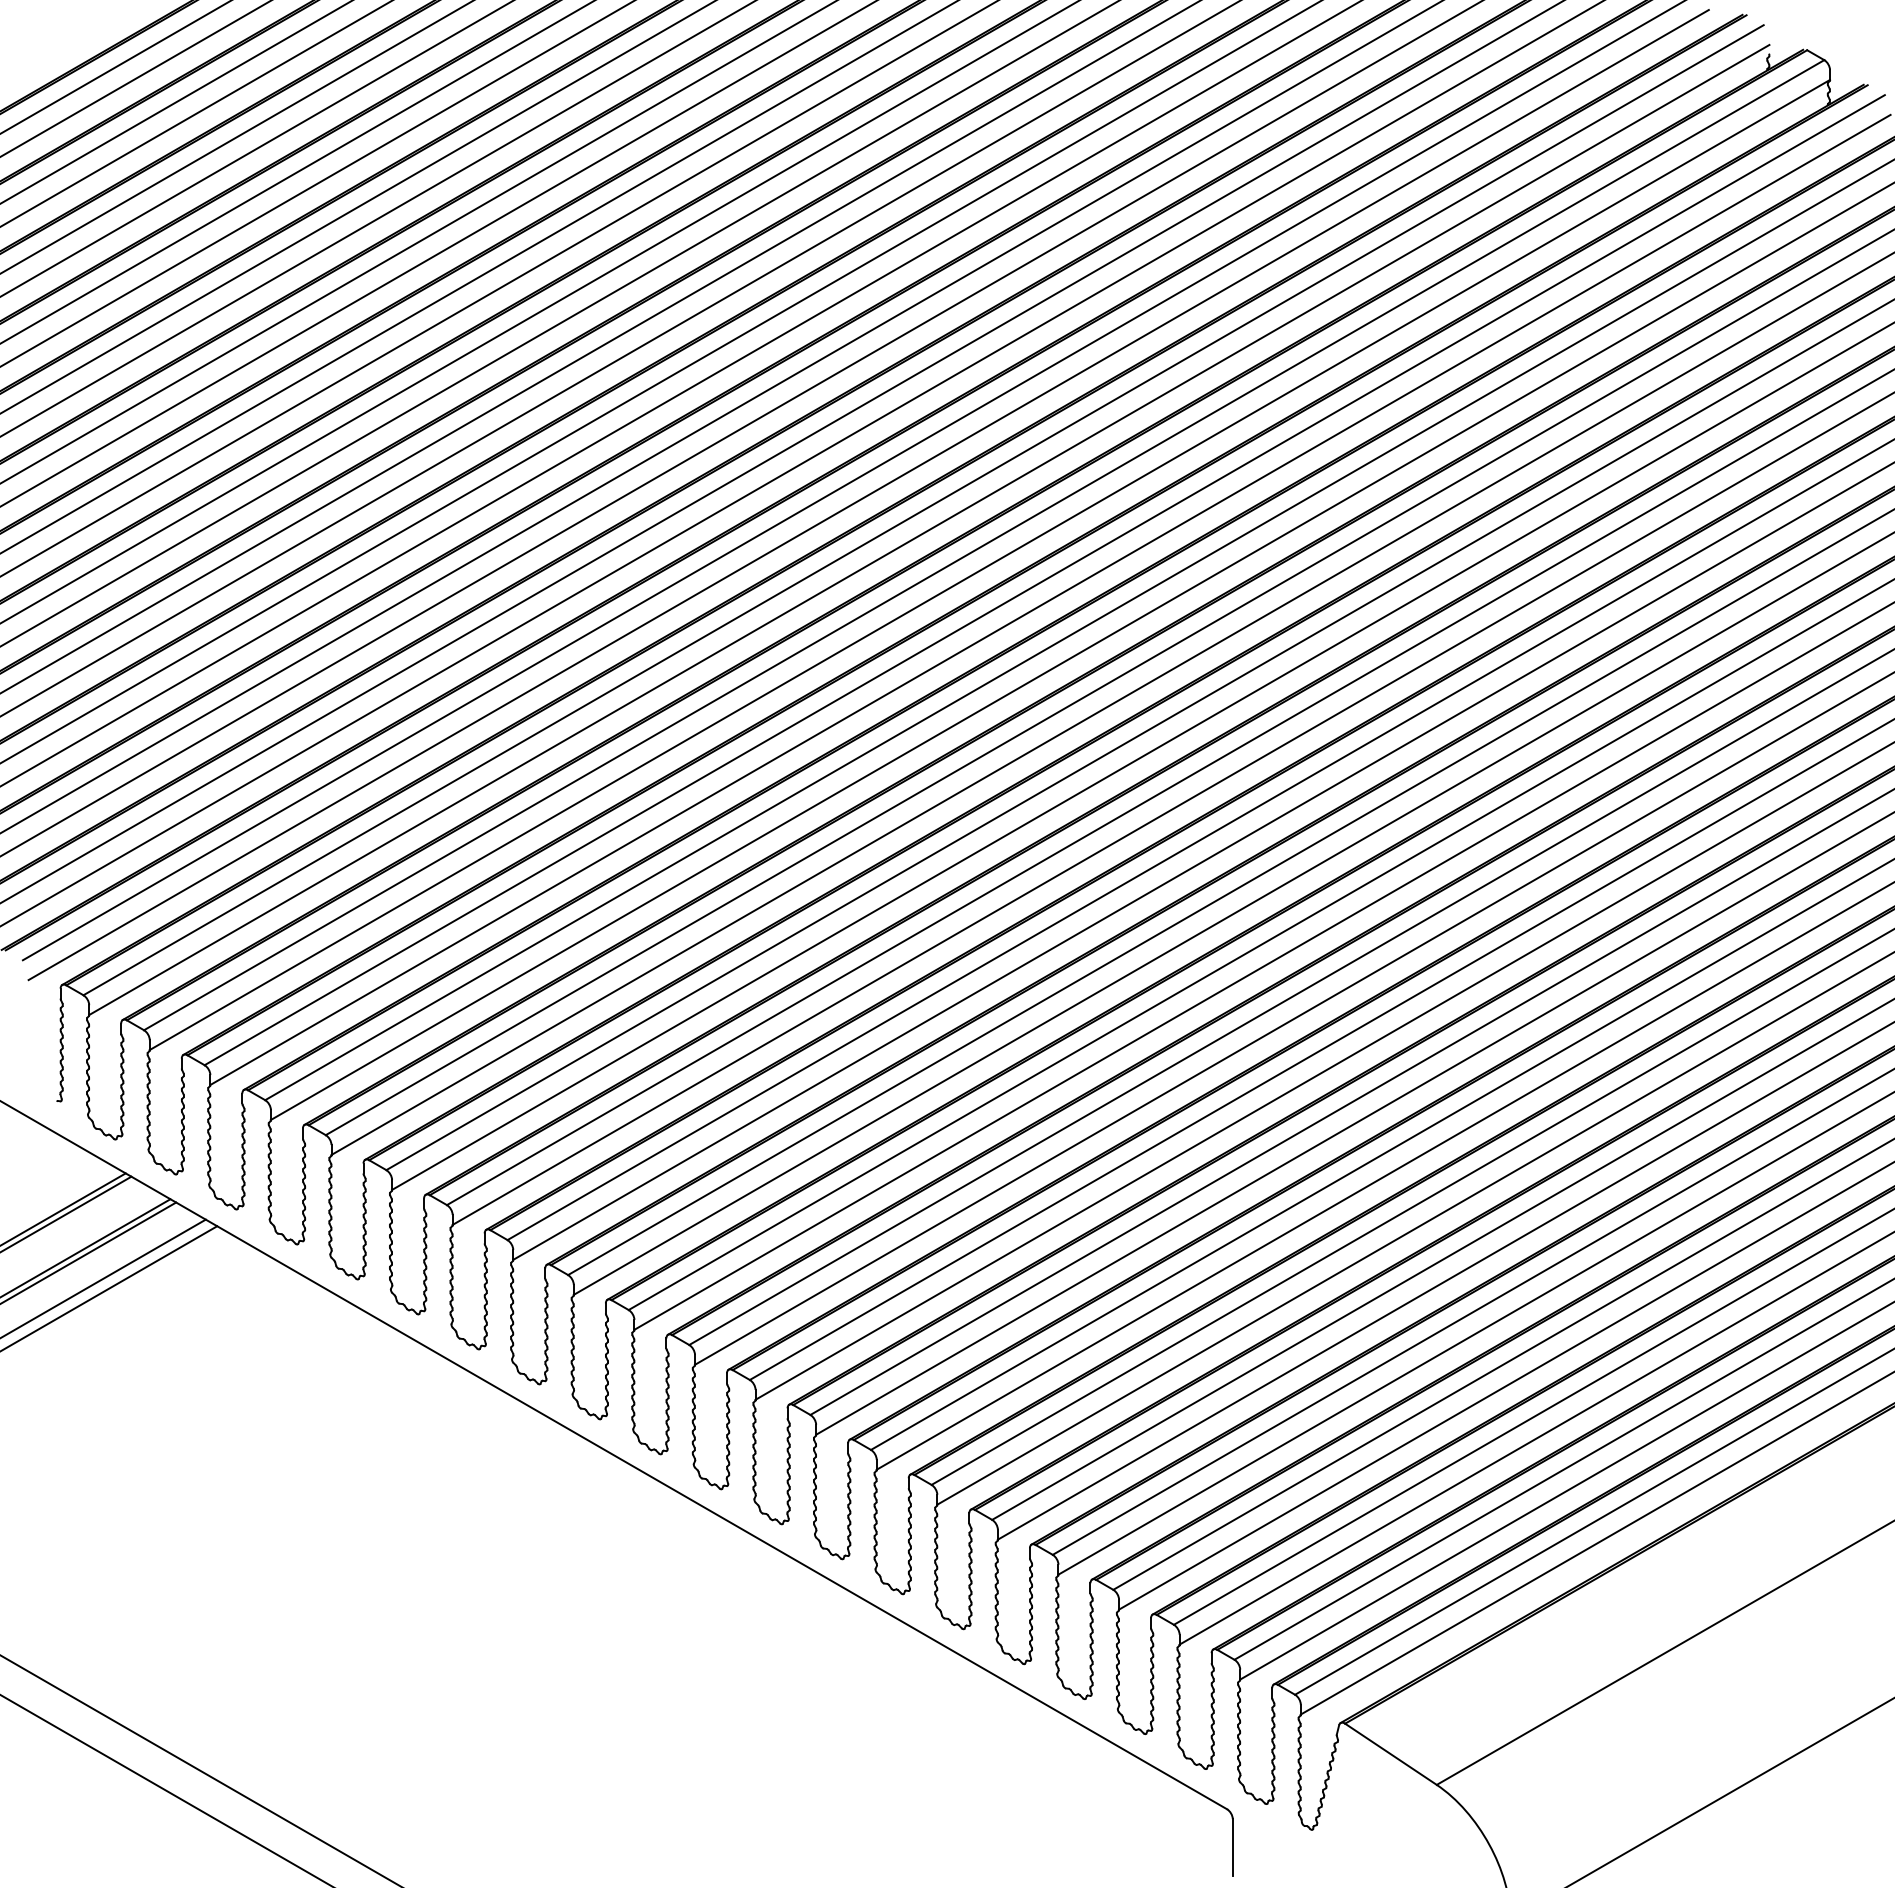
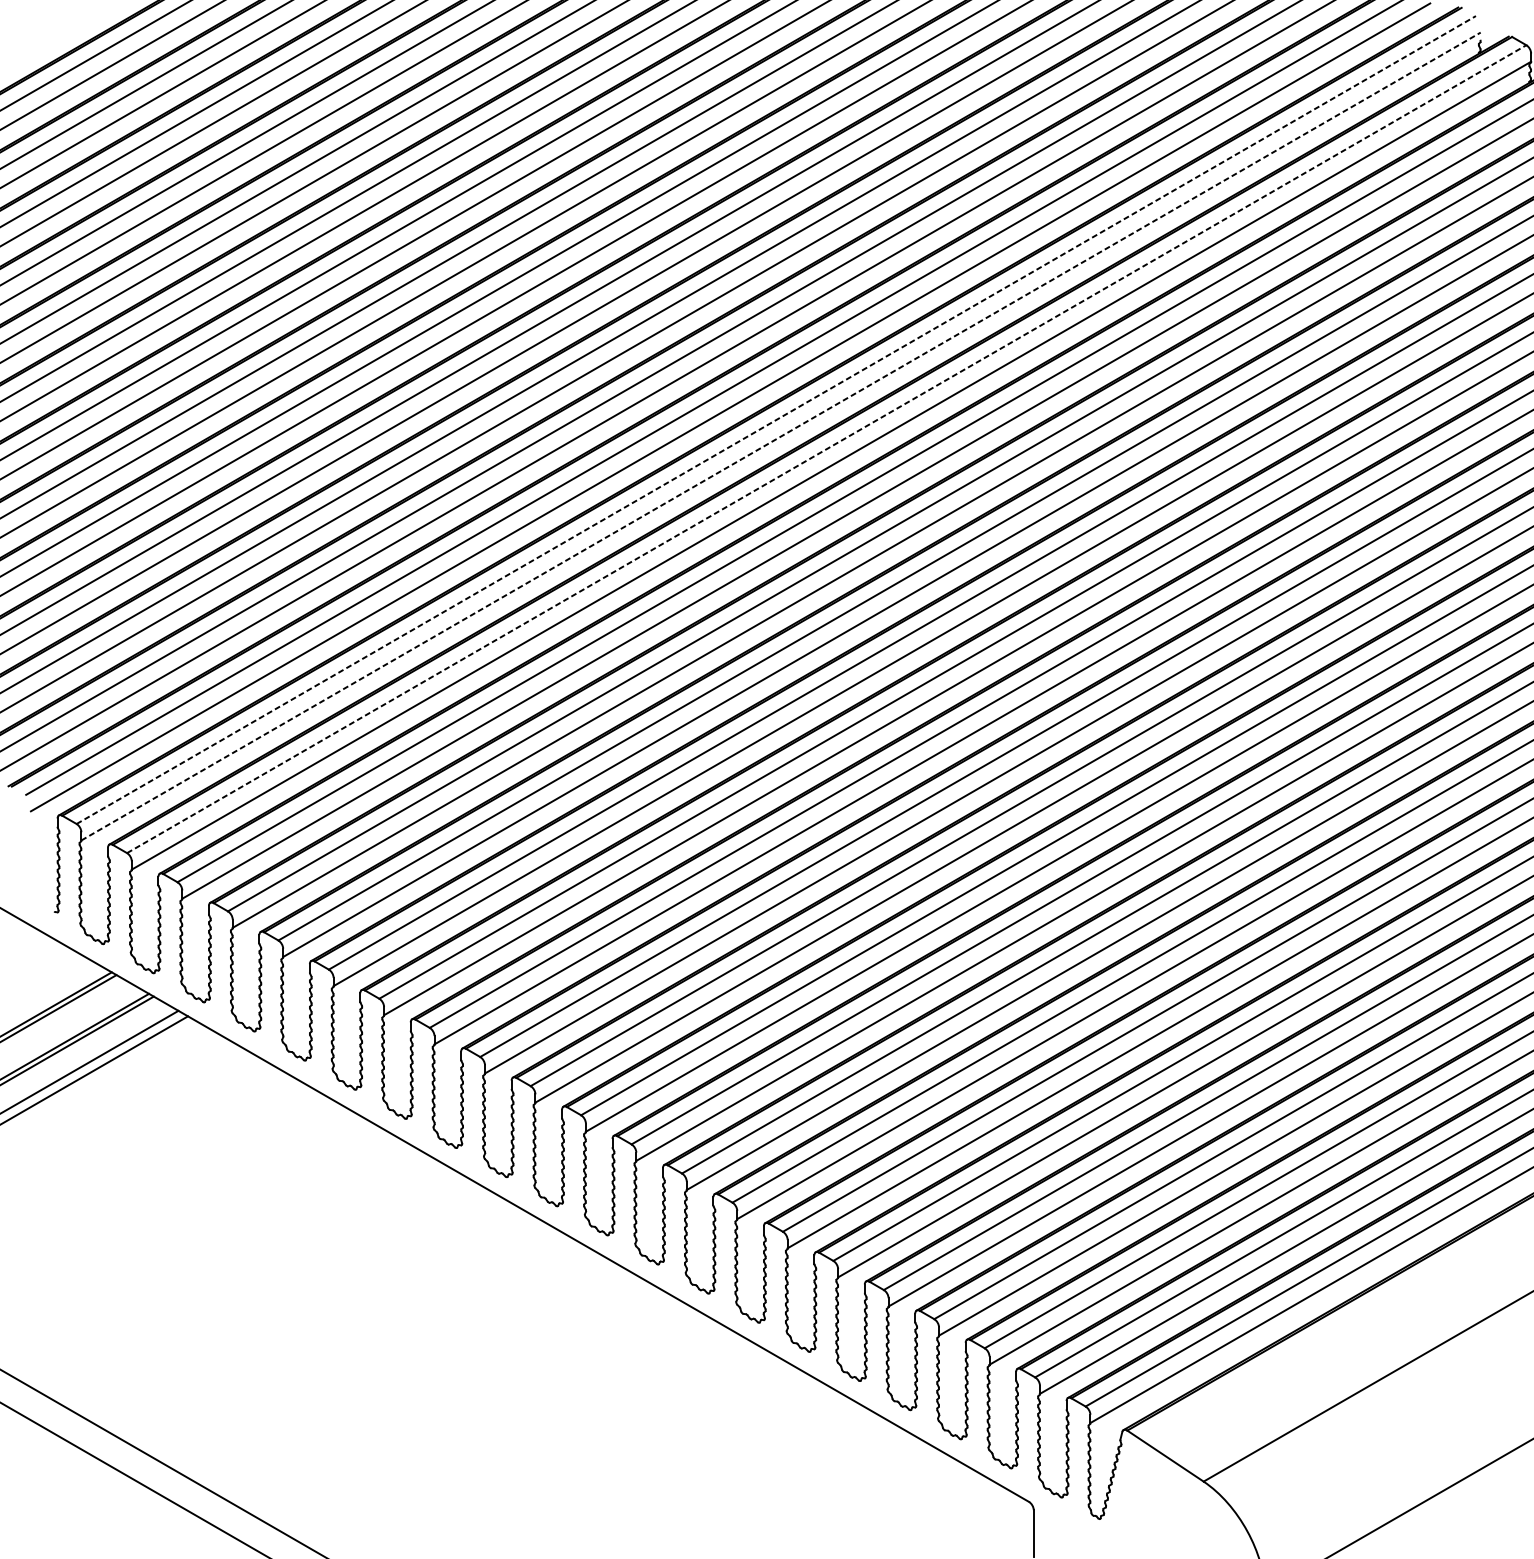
line: (924, 509) -> (777, 419), solid -> dashed
line: (929, 529) -> (781, 436), solid -> dashed
line: (984, 544) -> (826, 448), solid -> dashed

